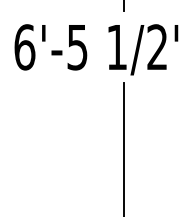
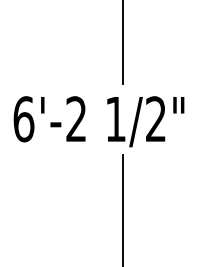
text: (76, 47) -> (75, 119), 6'-5 -> 6'-2

